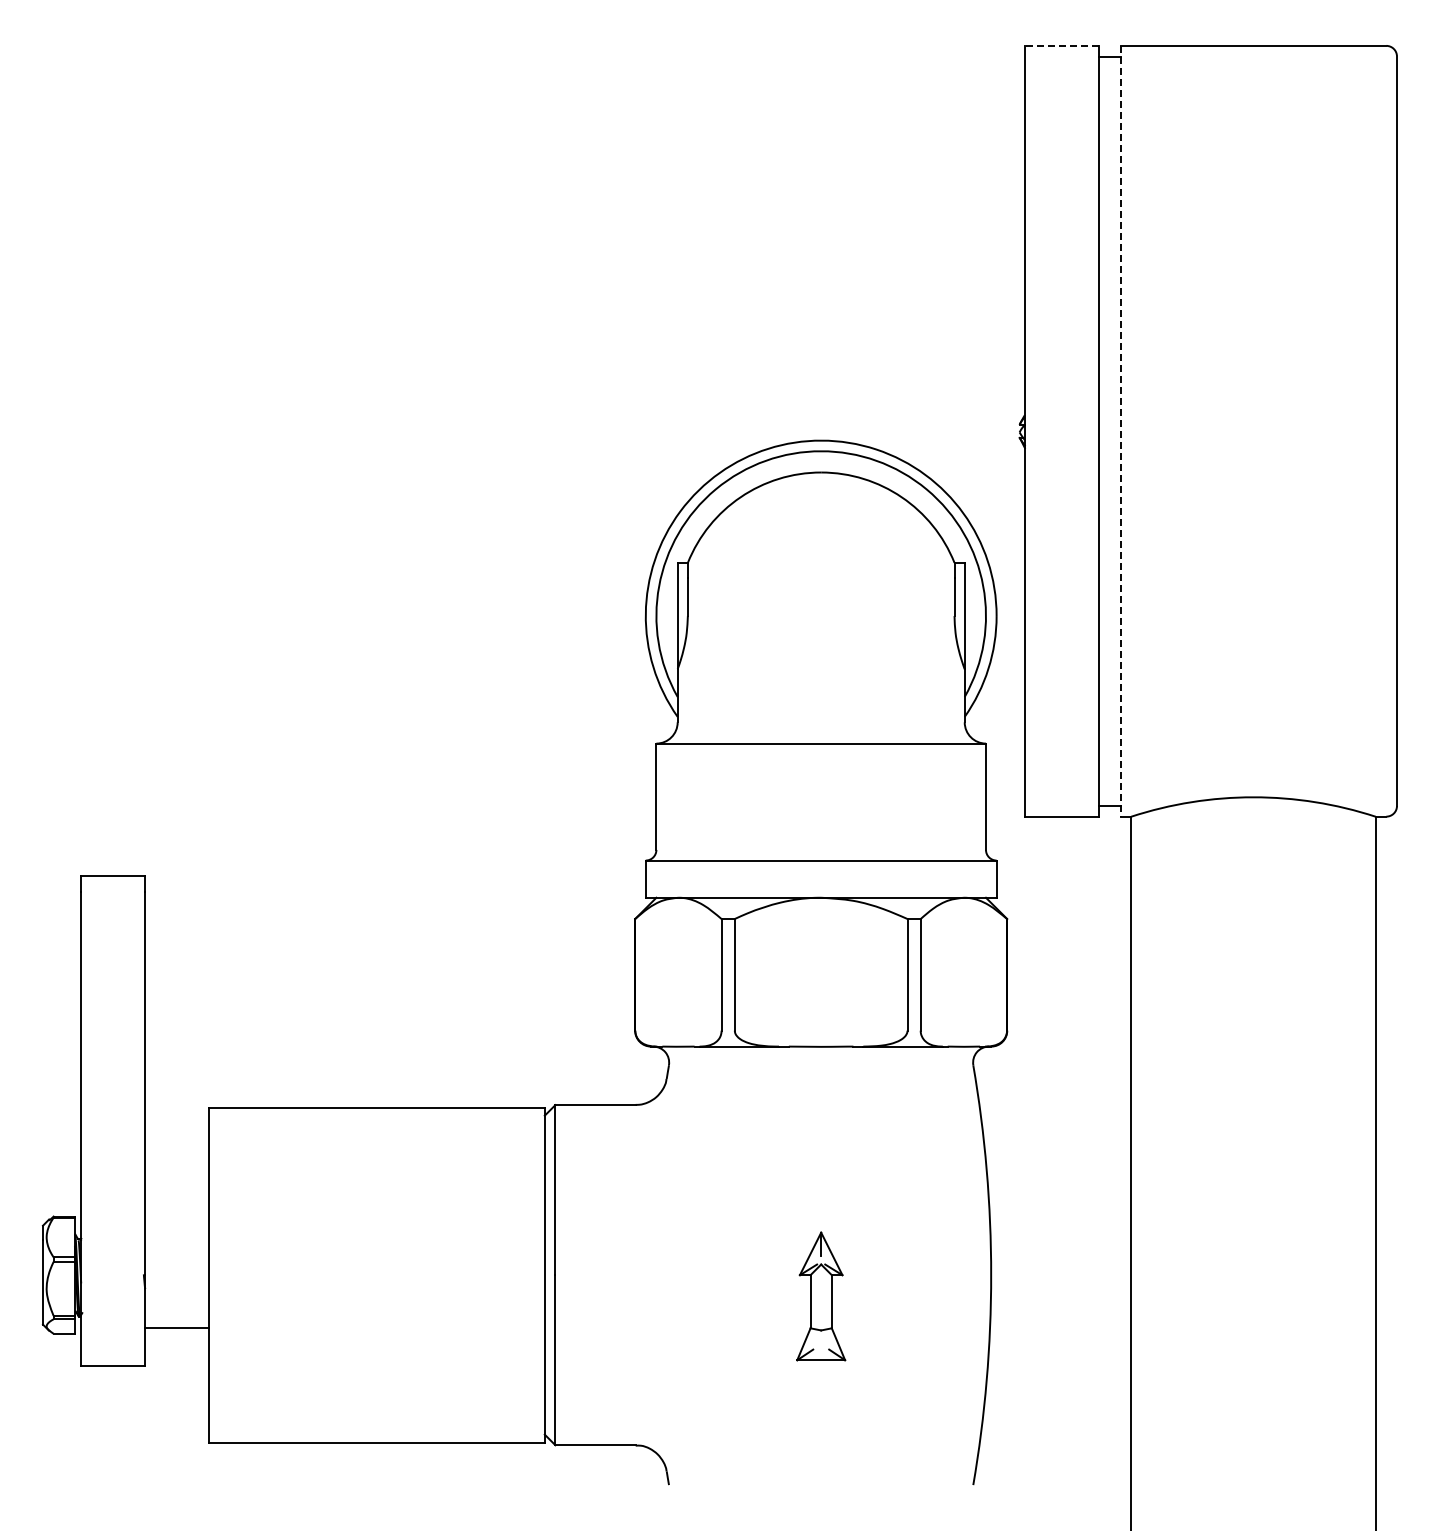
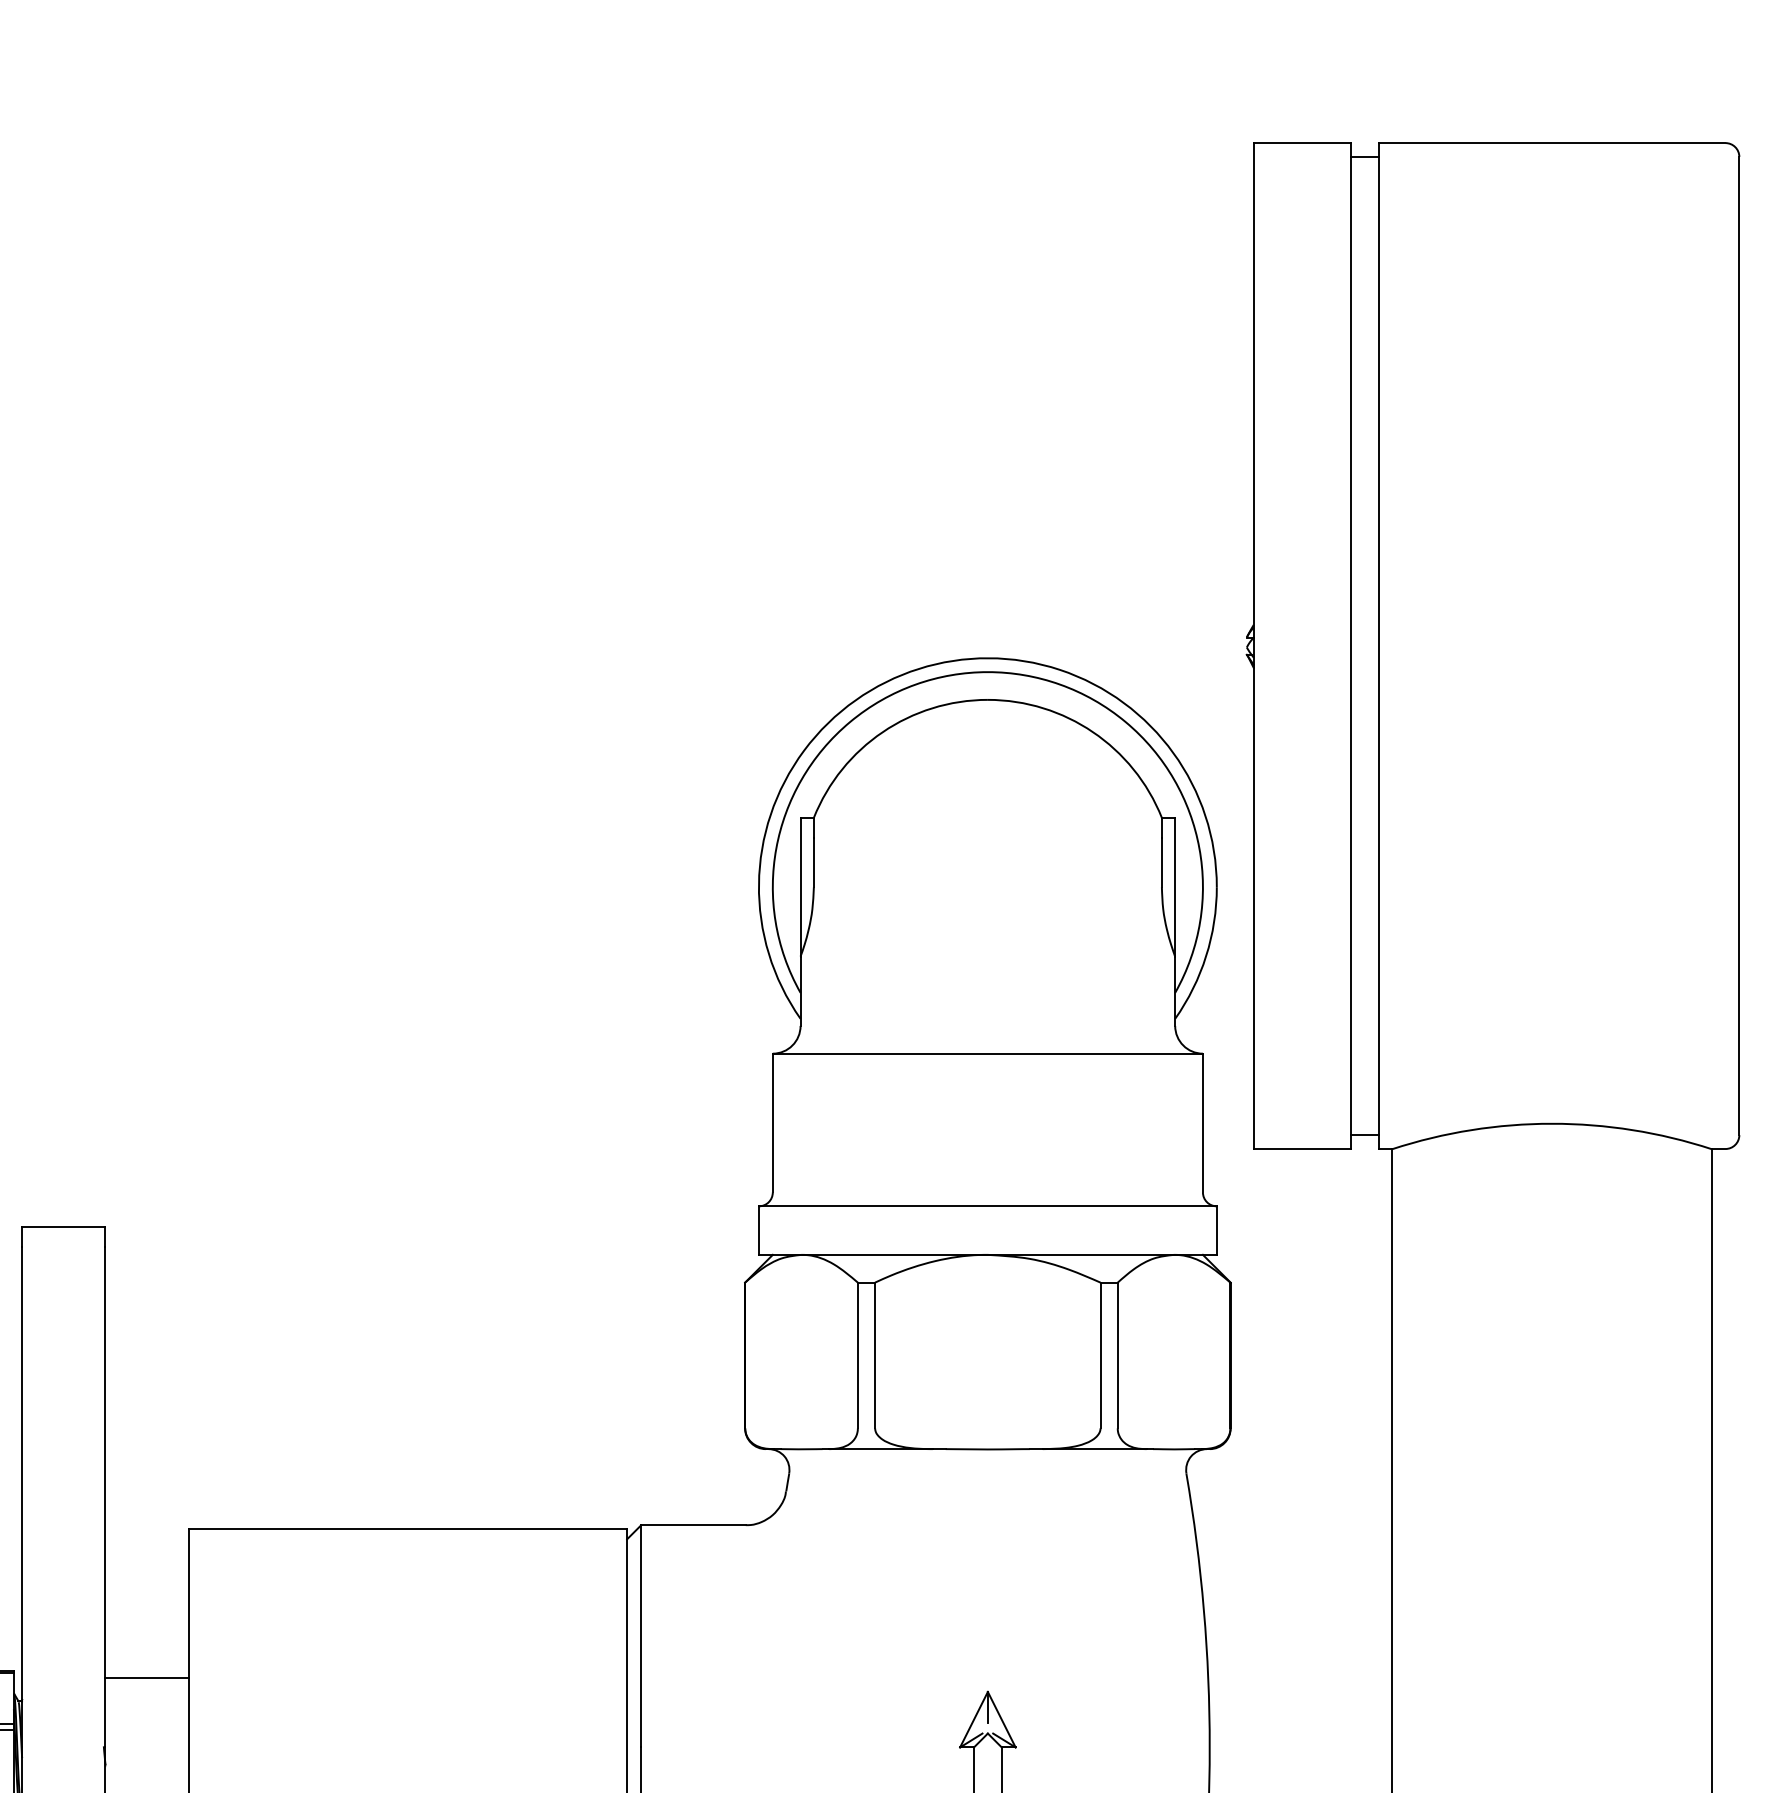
line: (1061, 45) -> (1301, 142), dashed -> solid
line: (1120, 431) -> (1378, 646), dashed -> solid
line: (176, 1222) -> (146, 1678), added

